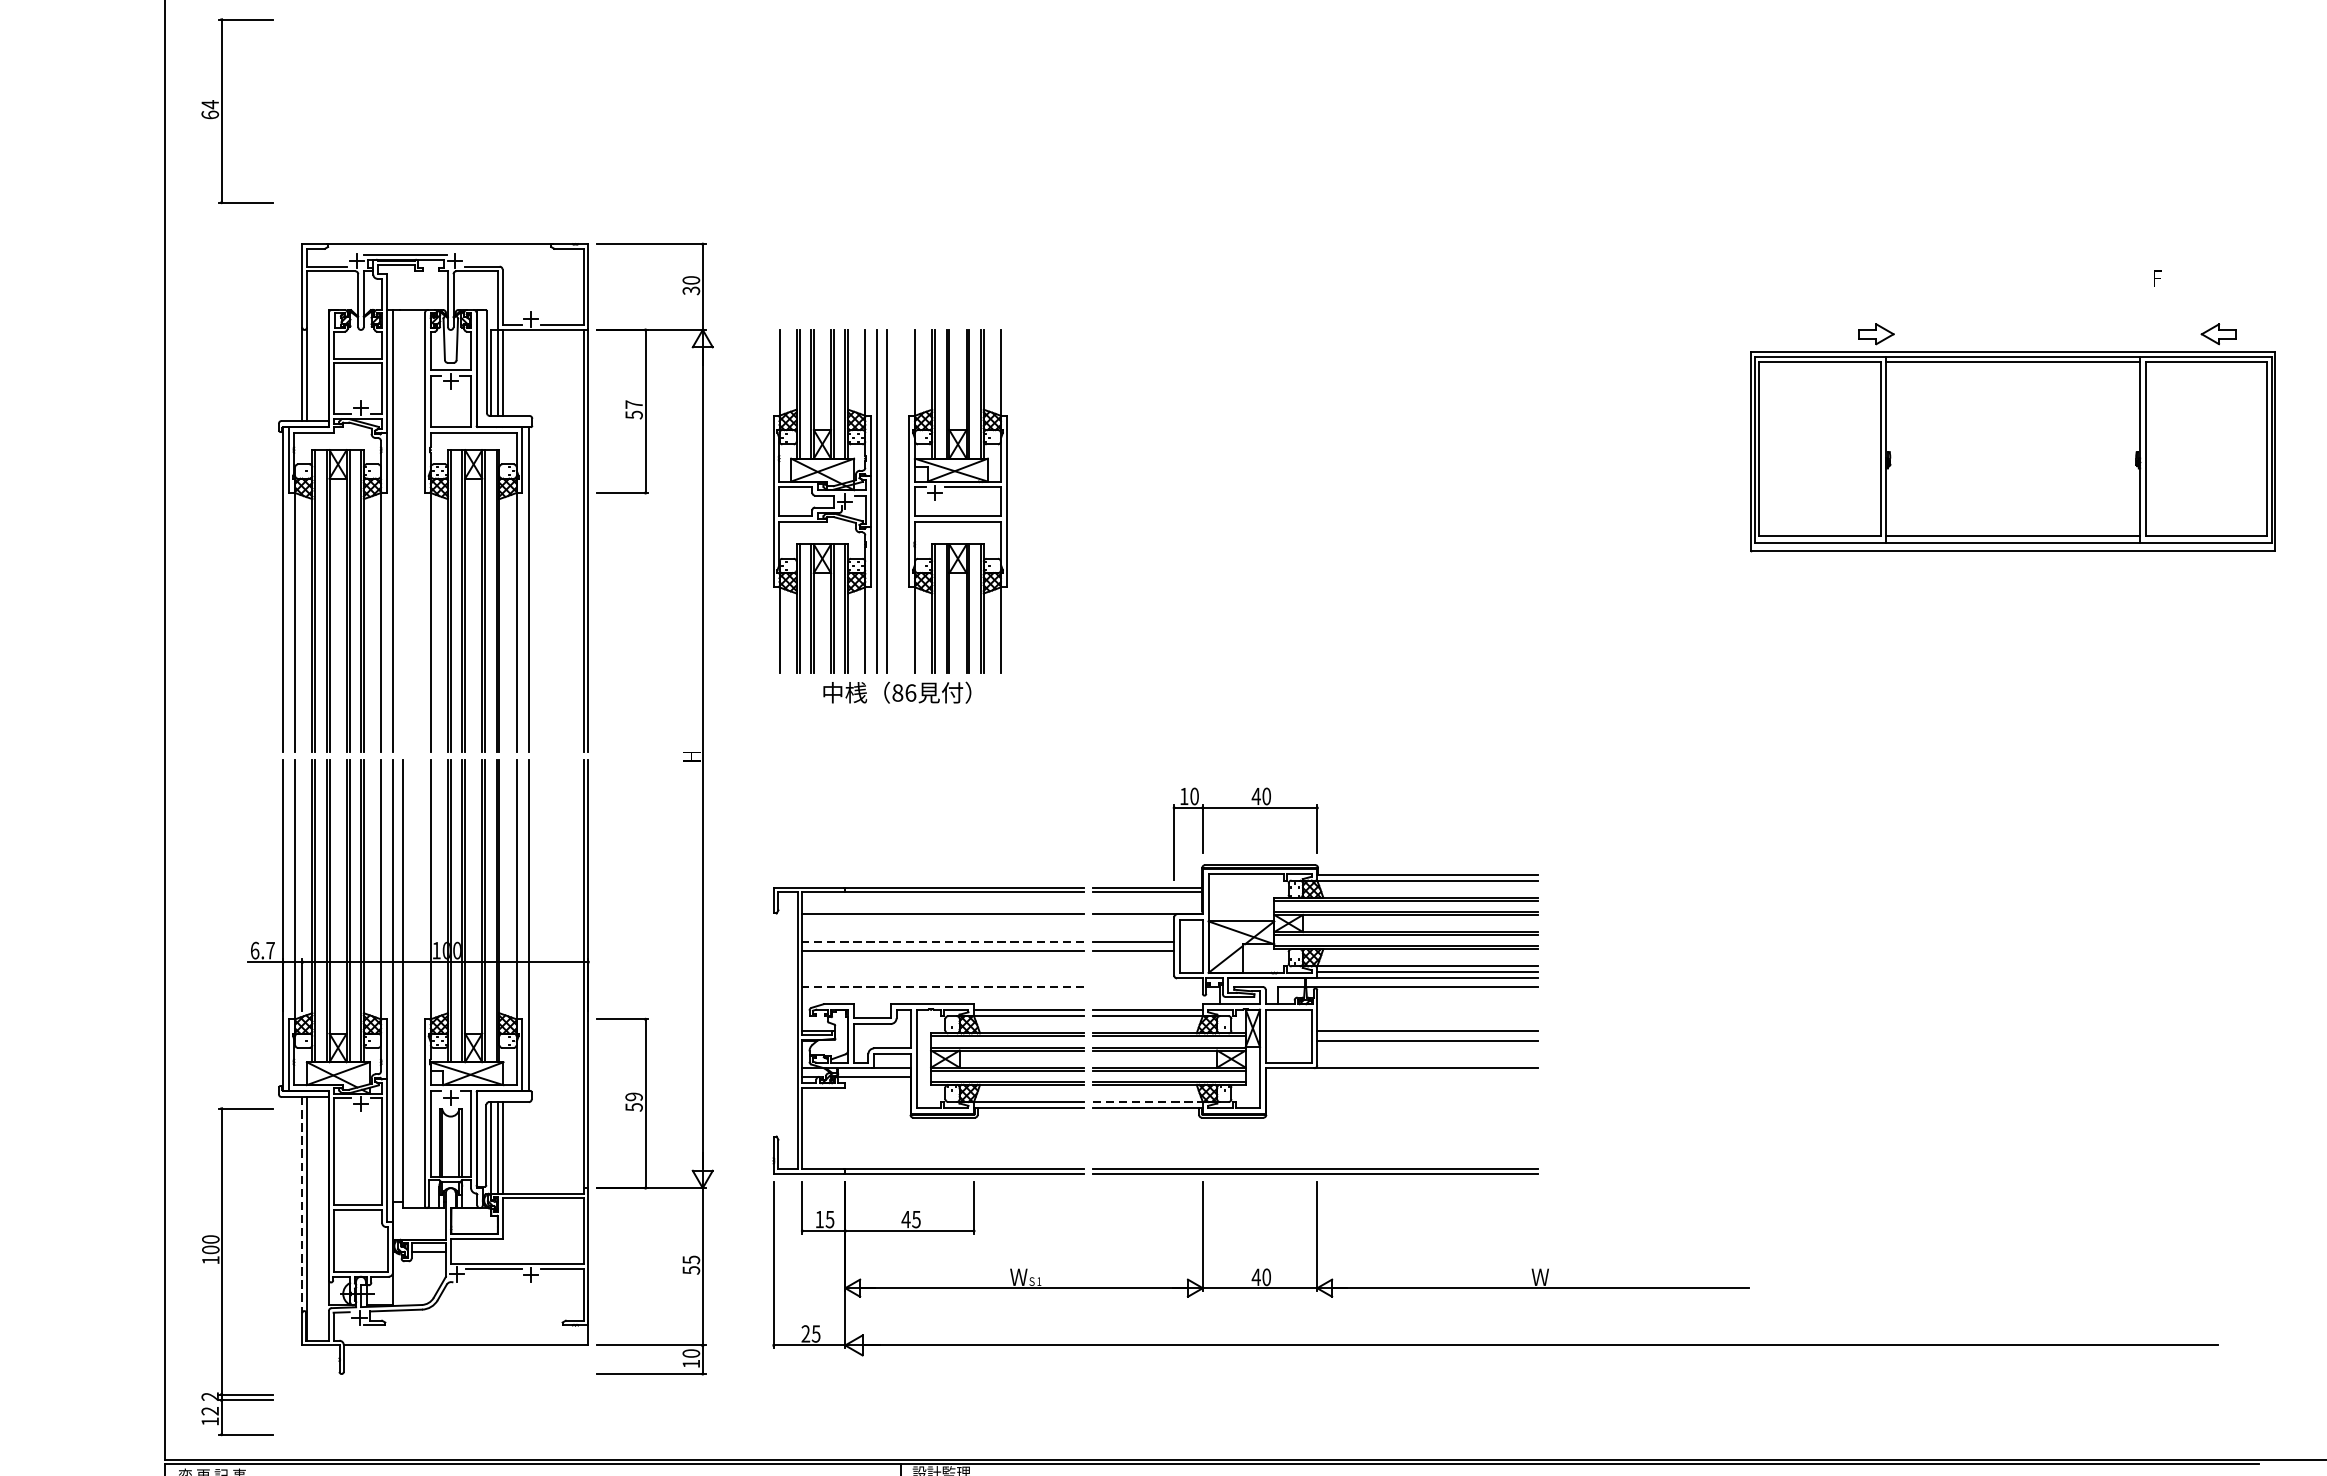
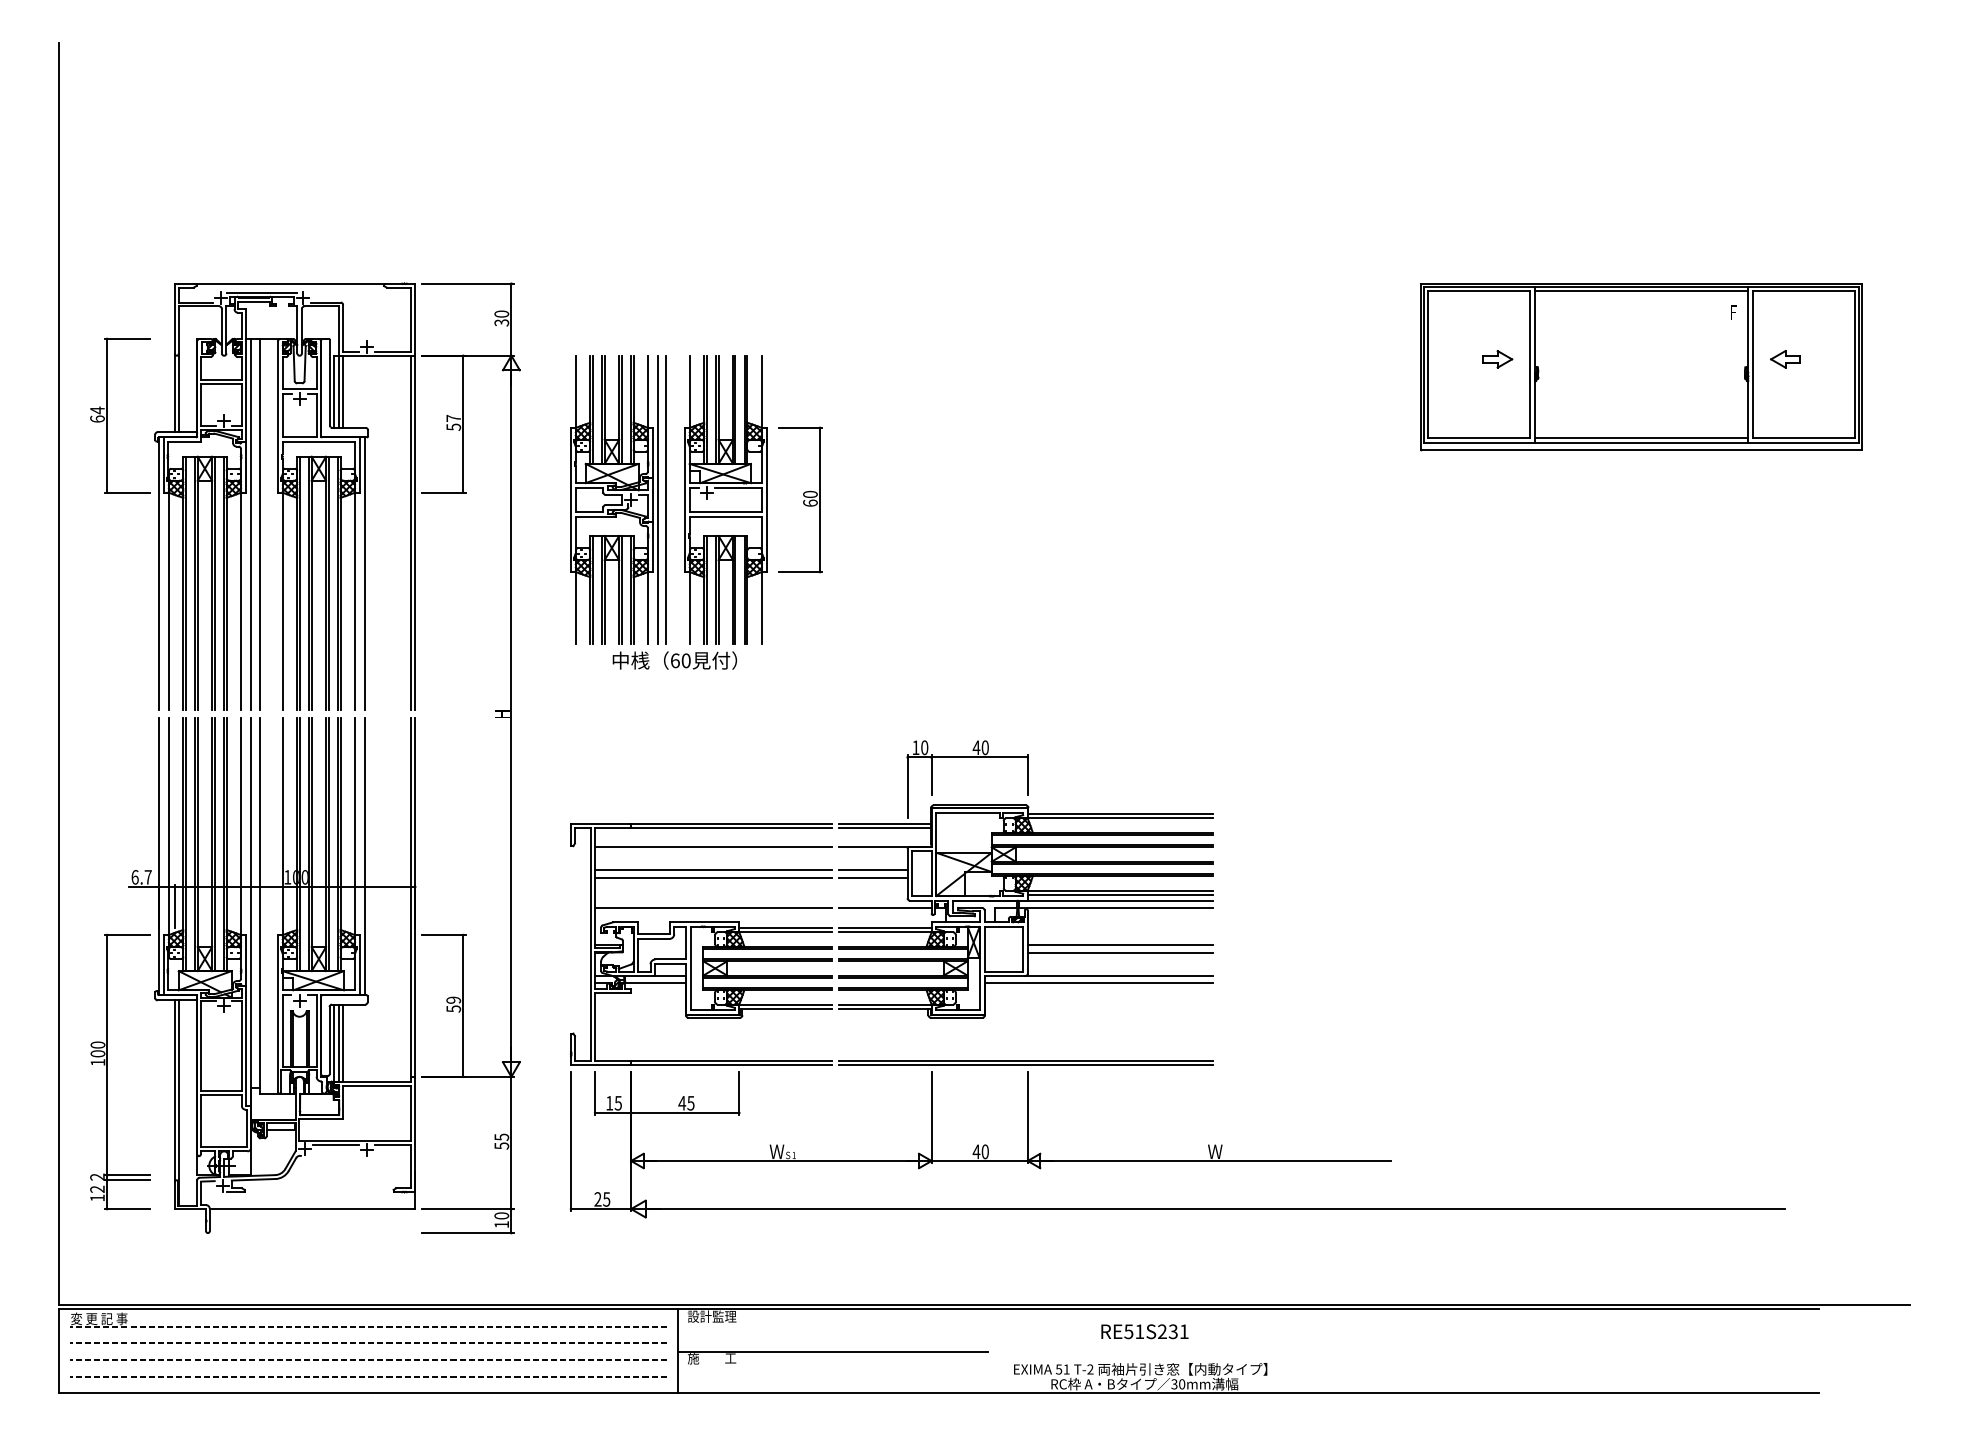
part: (222, 110) -> (107, 415), moved
part: (2013, 452) -> (1641, 367), moved
part: (1046, 501) -> (800, 499), added
line: (403, 530) -> (259, 524), added
text: (904, 692) -> (680, 660), 86 -> 60
line: (942, 941) -> (712, 869), dashed -> solid
line: (942, 986) -> (712, 907), dashed -> solid
line: (1147, 986) -> (885, 907), added
line: (1401, 1076) -> (1098, 983), added
line: (1147, 1101) -> (885, 1004), dashed -> solid
line: (301, 1205) -> (174, 1091), dashed -> solid
part: (222, 1270) -> (107, 1071), moved

